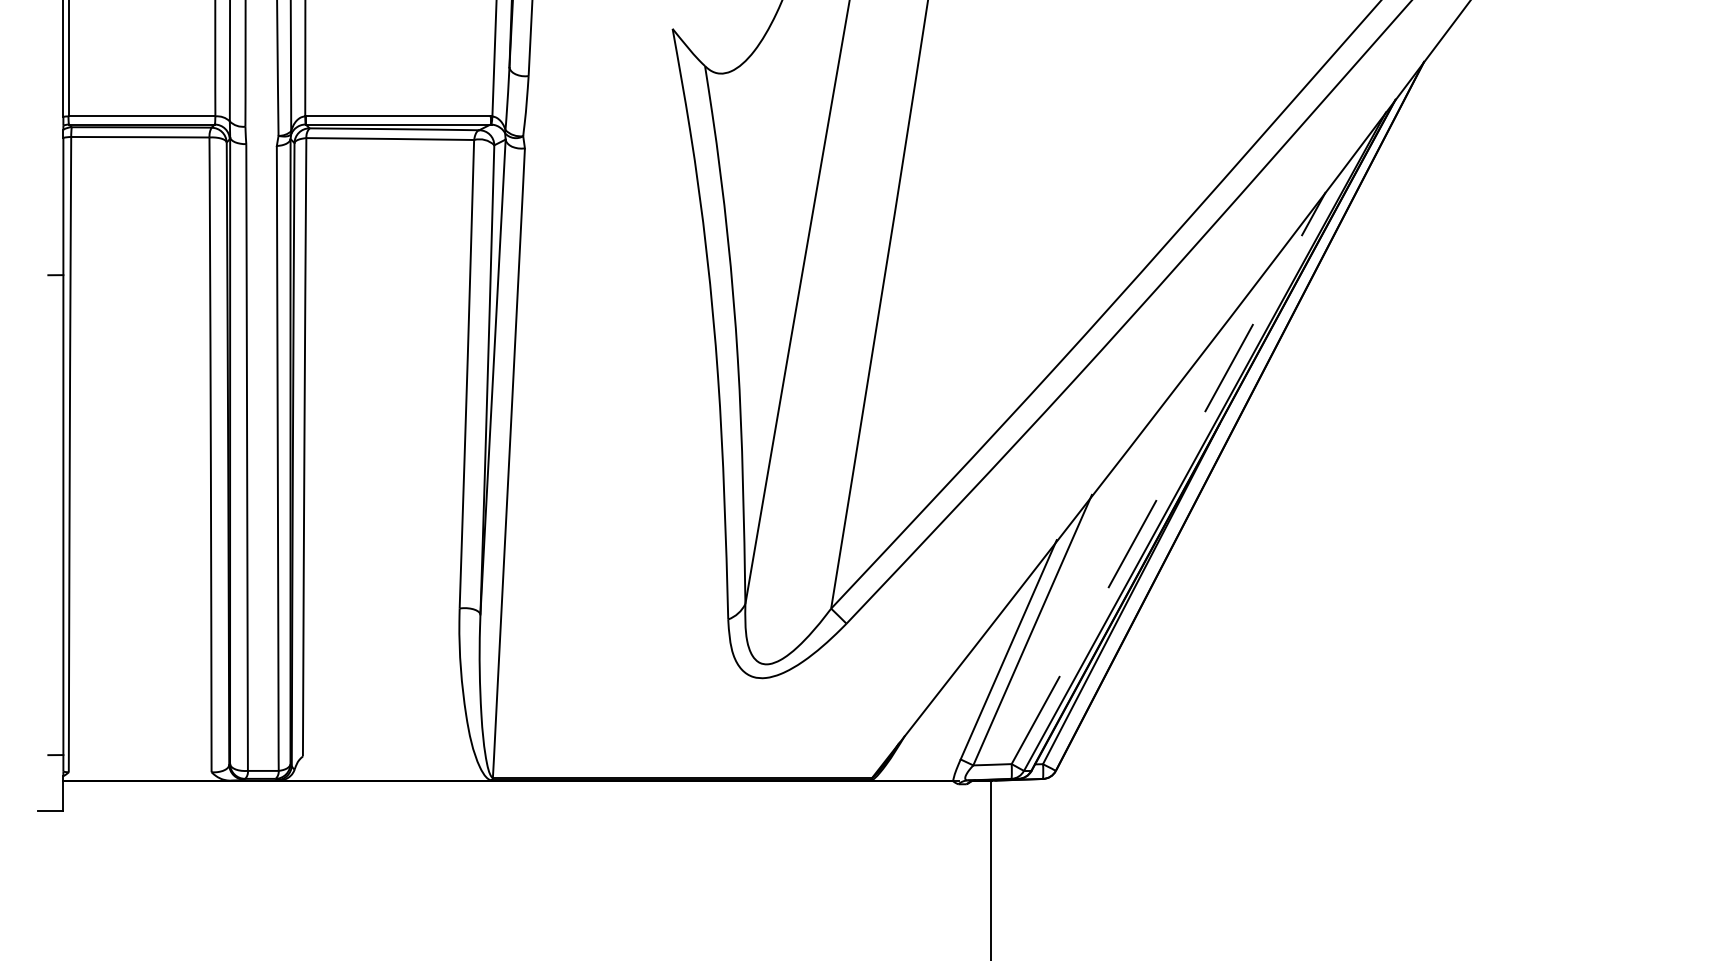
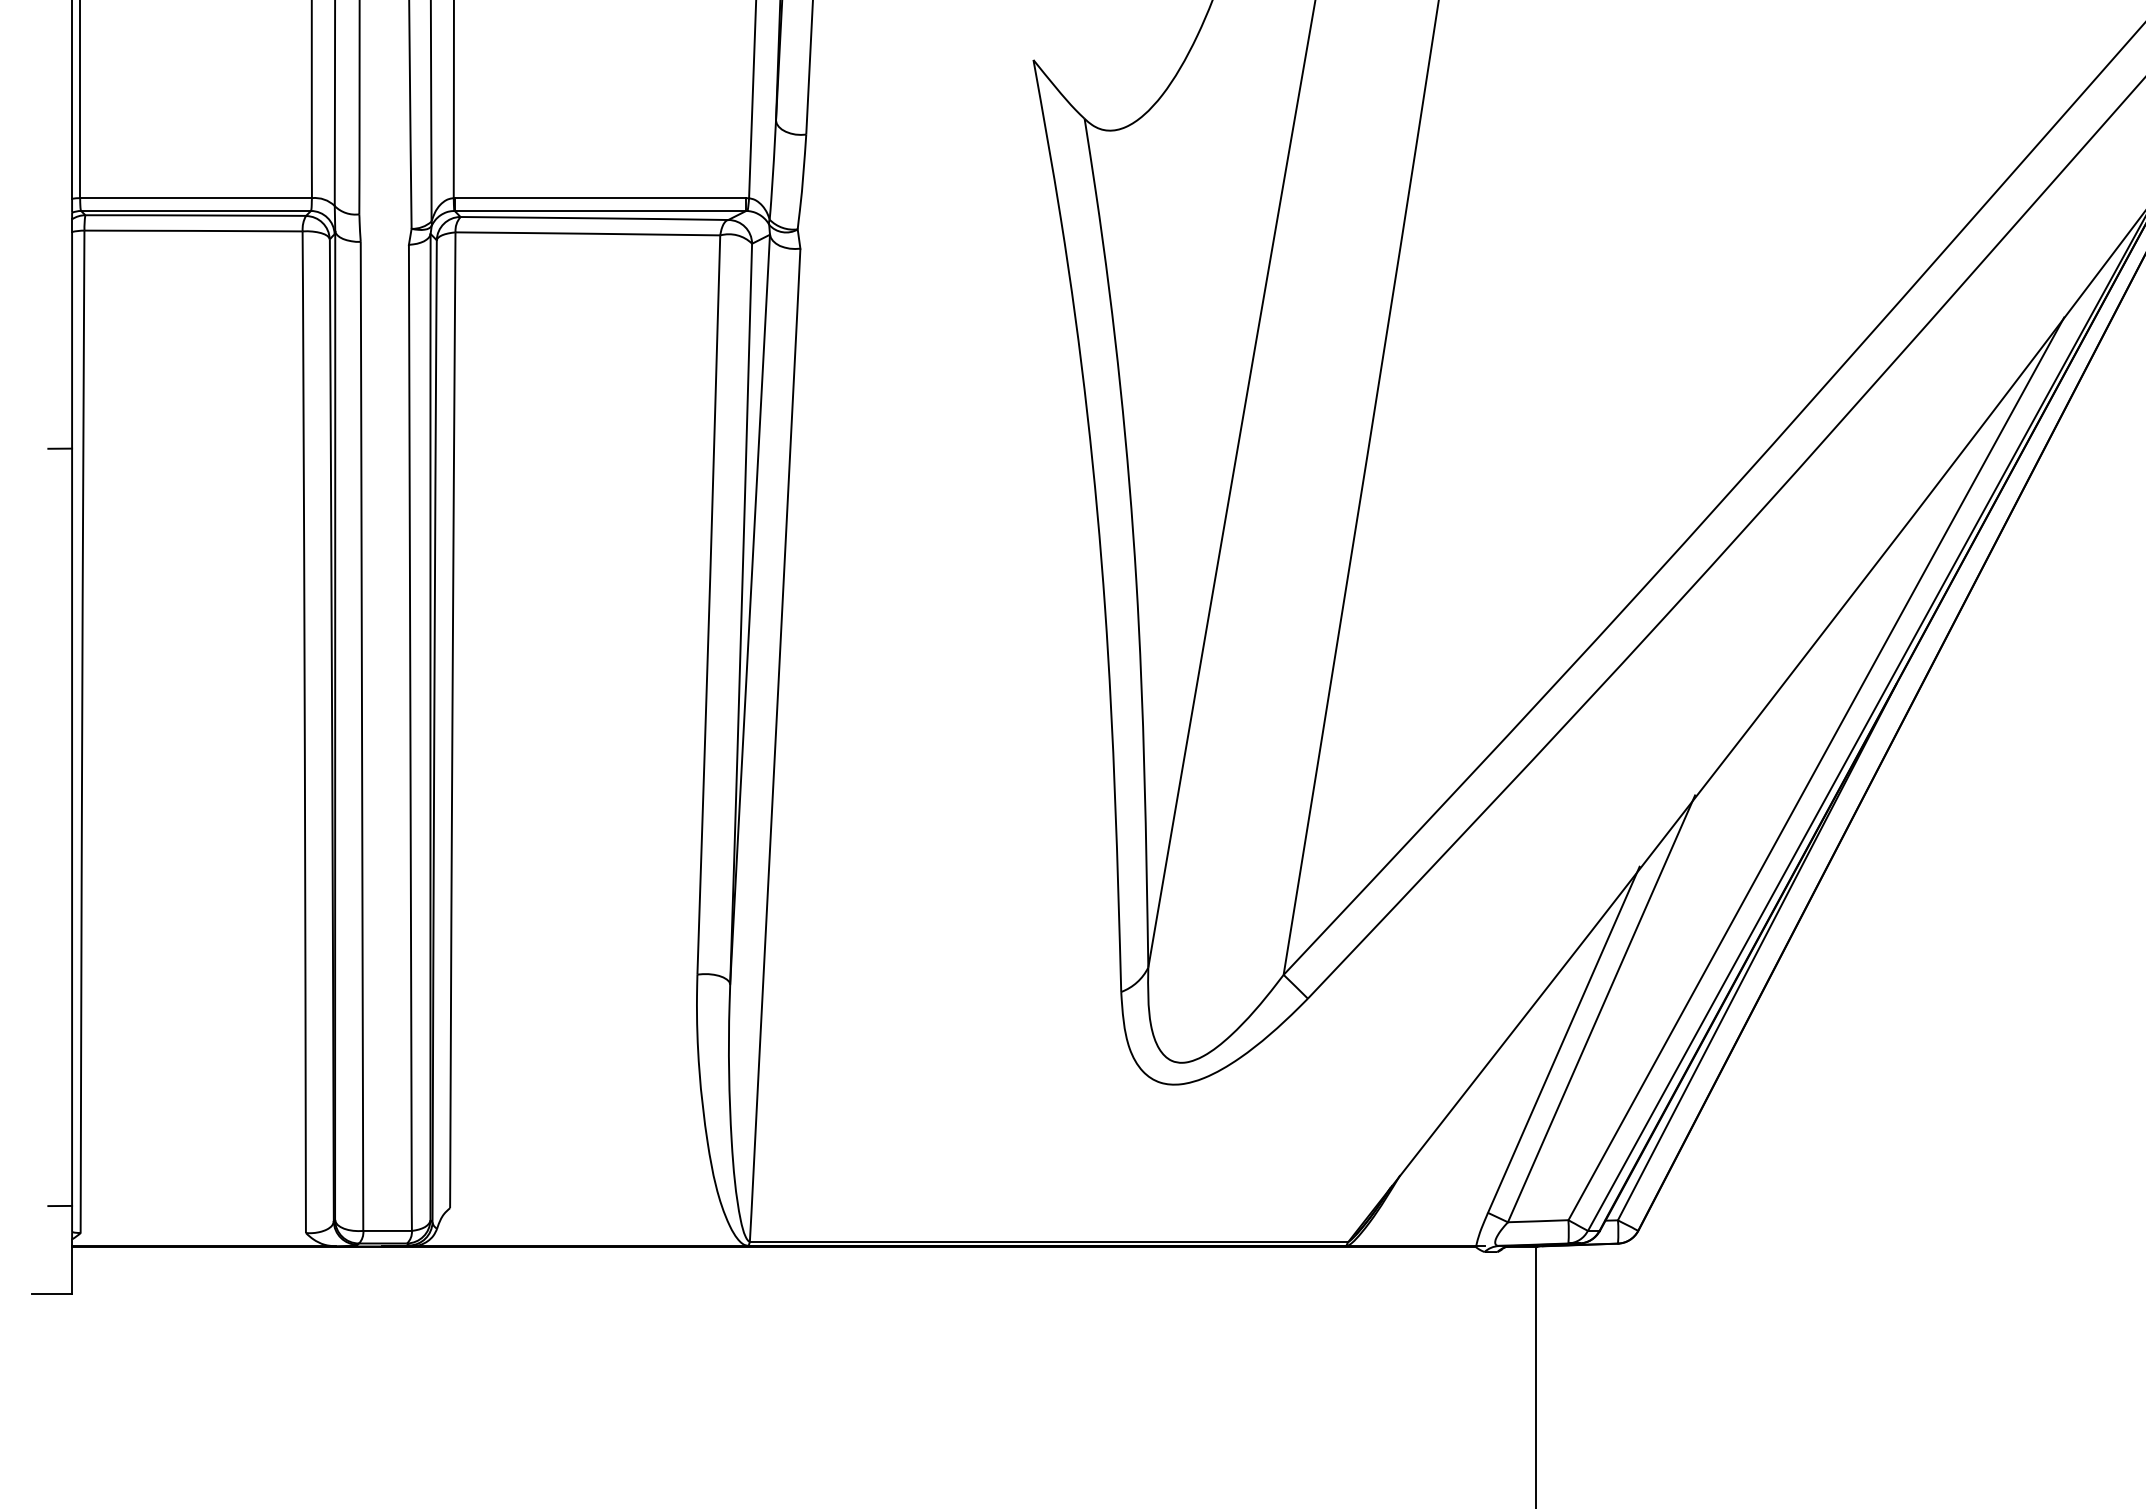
line: (1168, 477) -> (1815, 767), dashed -> solid

